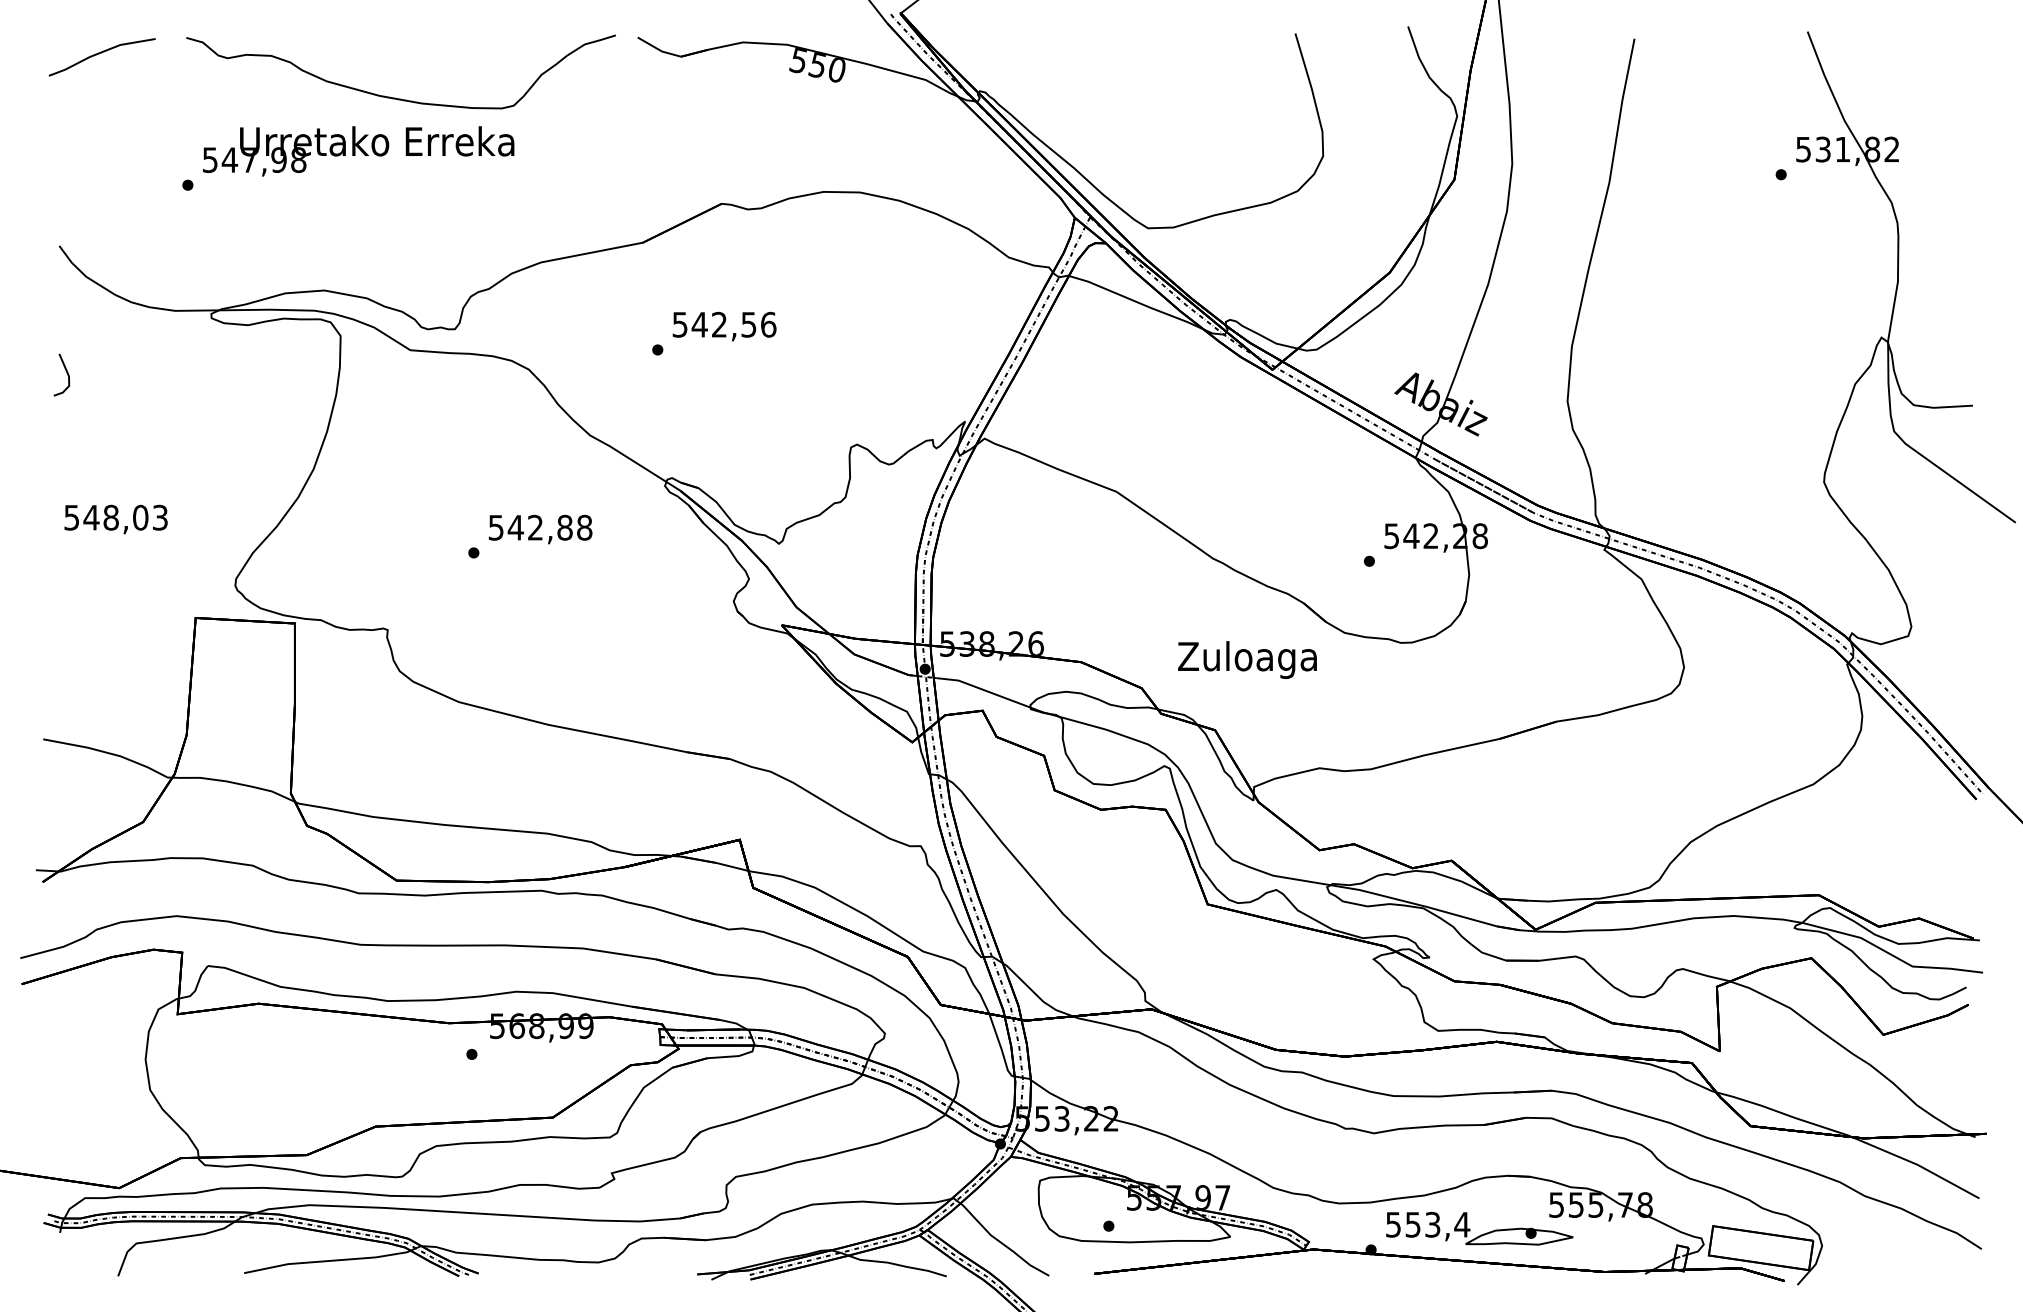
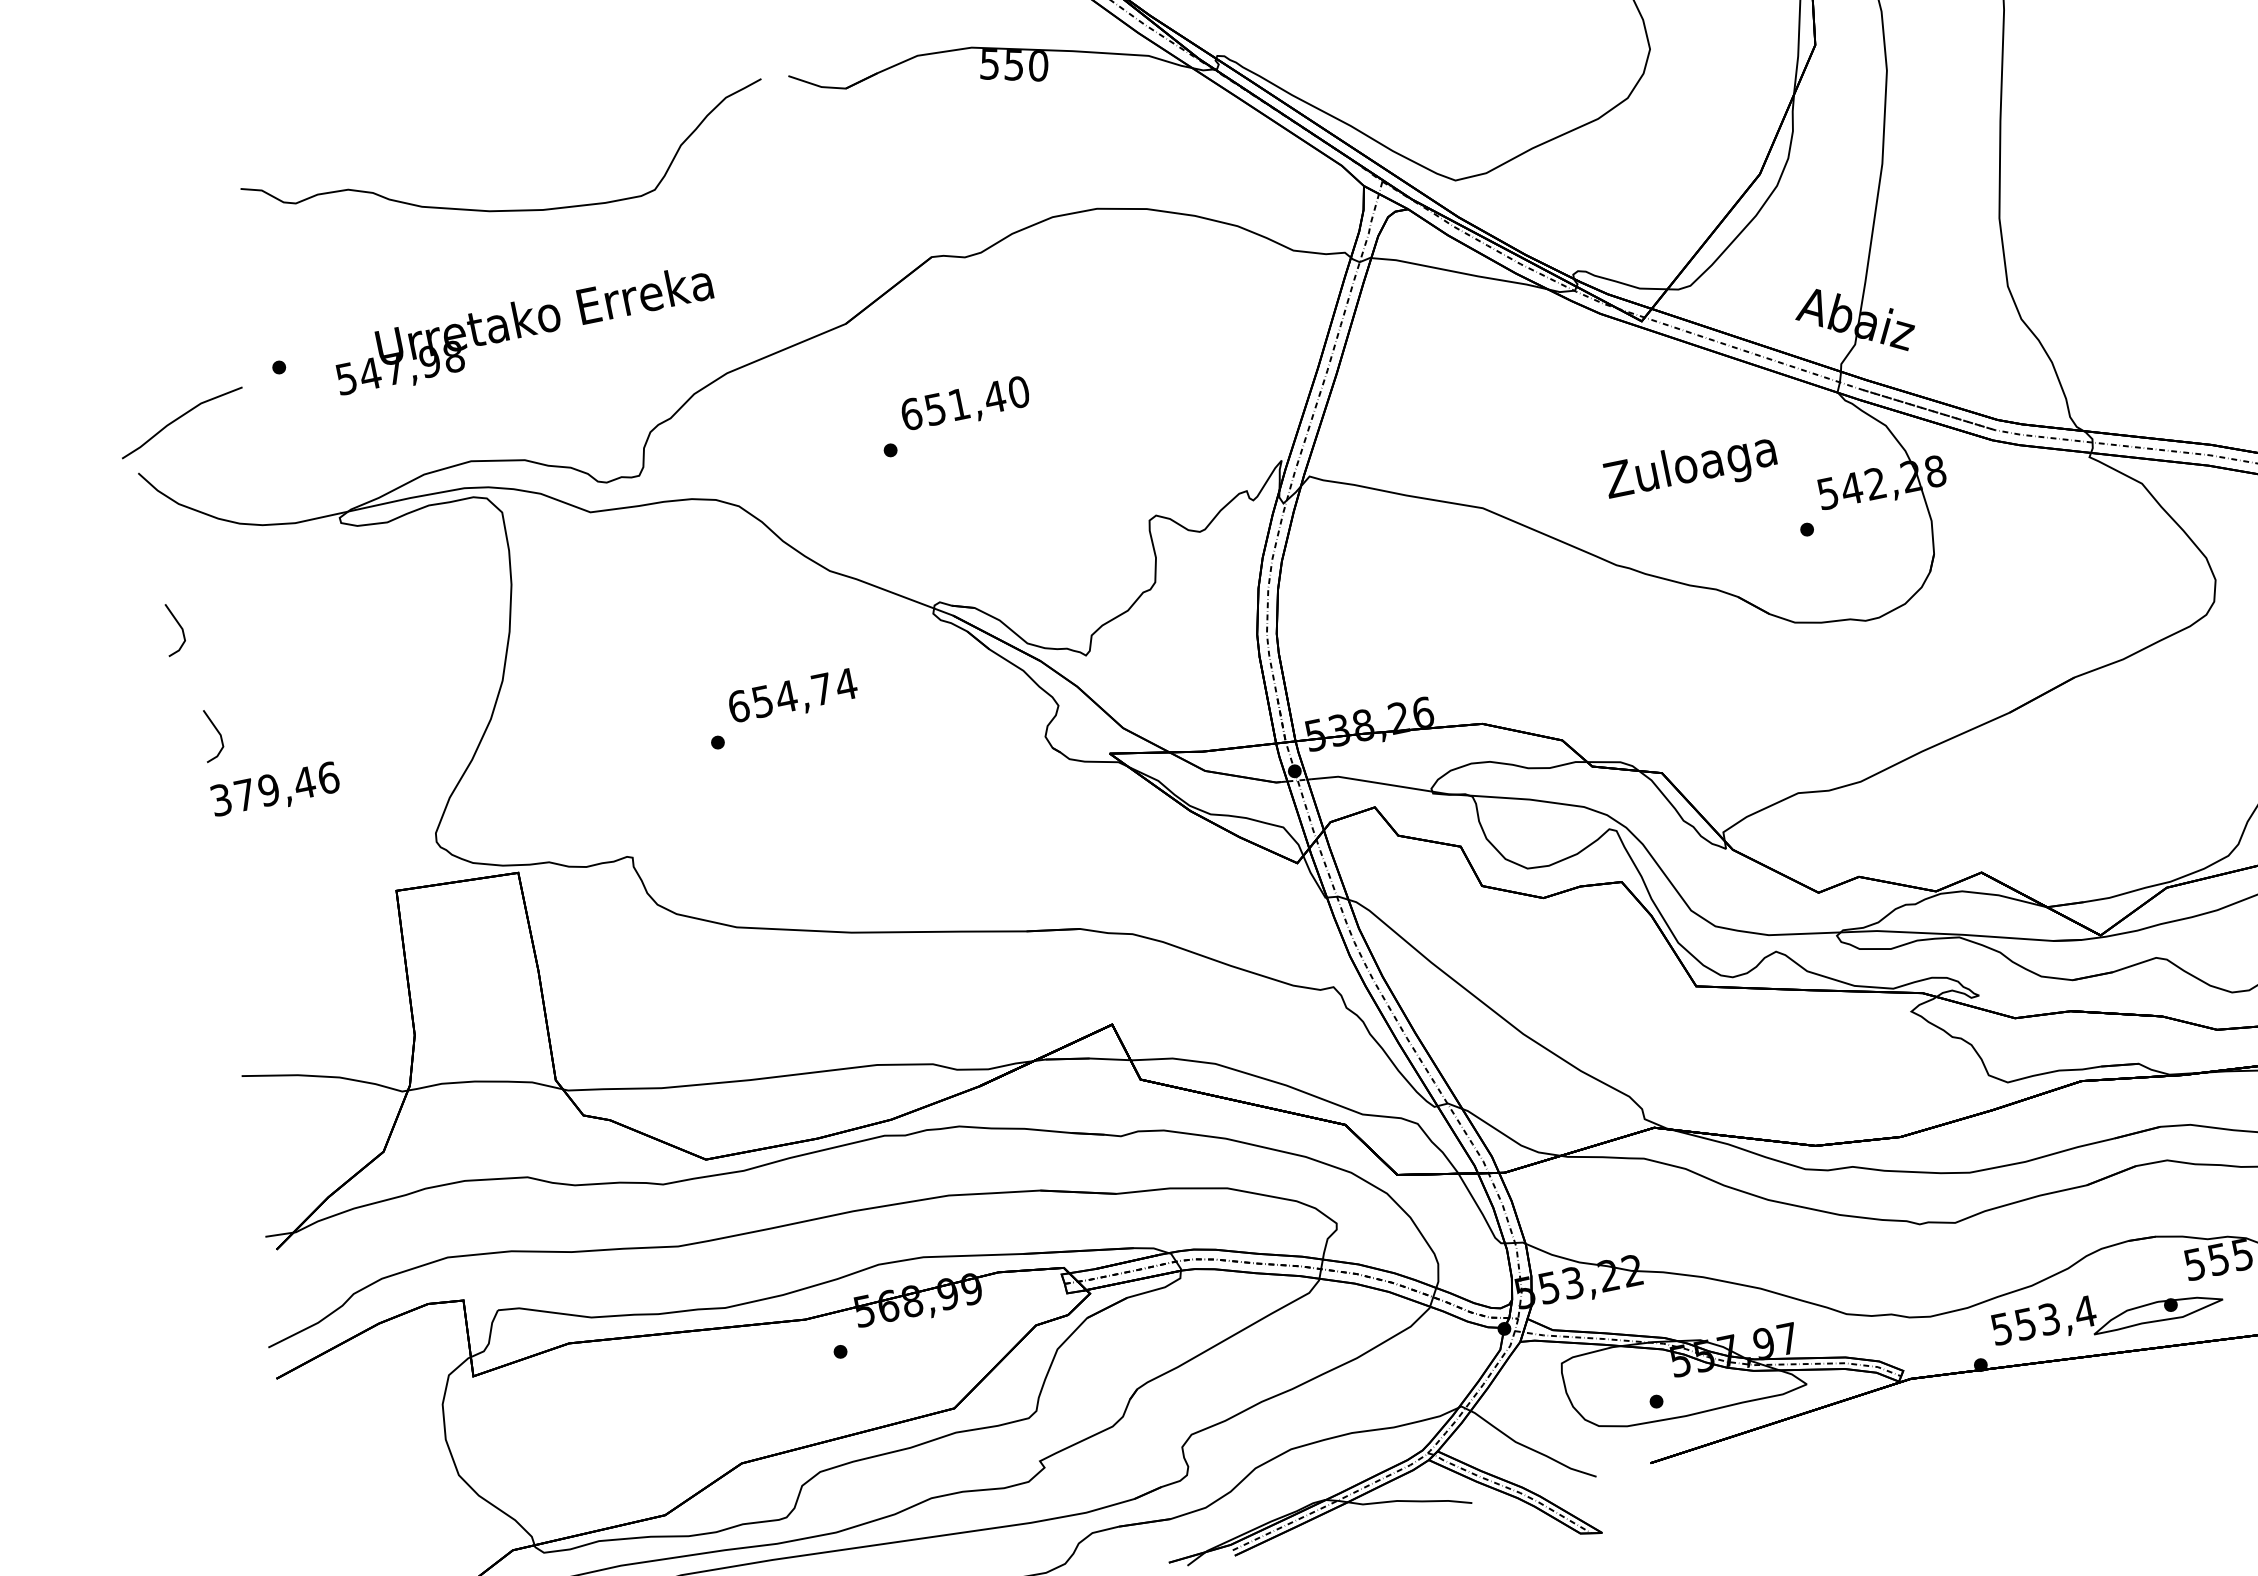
line: (99, 54) -> (178, 420), moved
text: (358, 151) -> (524, 331), moved
text: (724, 324) -> (965, 402), 542,56 -> 651,40
line: (78, 461) -> (215, 730), added
text: (116, 517) -> (275, 788), 548,03 -> 379,46
text: (540, 527) -> (792, 695), 542,88 -> 654,74
text: (1247, 659) -> (1690, 467), moved

